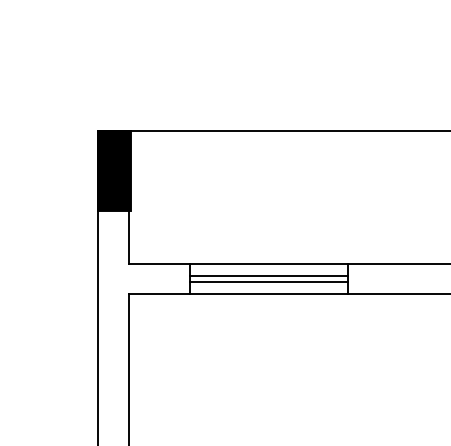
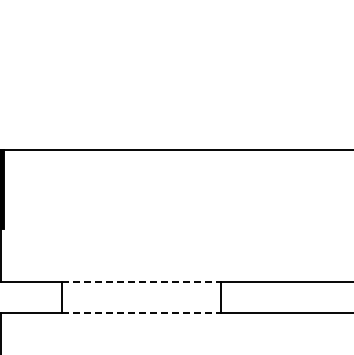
line: (269, 263) -> (142, 281), solid -> dashed
line: (268, 276) -> (141, 294), removed
line: (268, 281) -> (141, 299), removed
line: (269, 294) -> (142, 312), solid -> dashed

